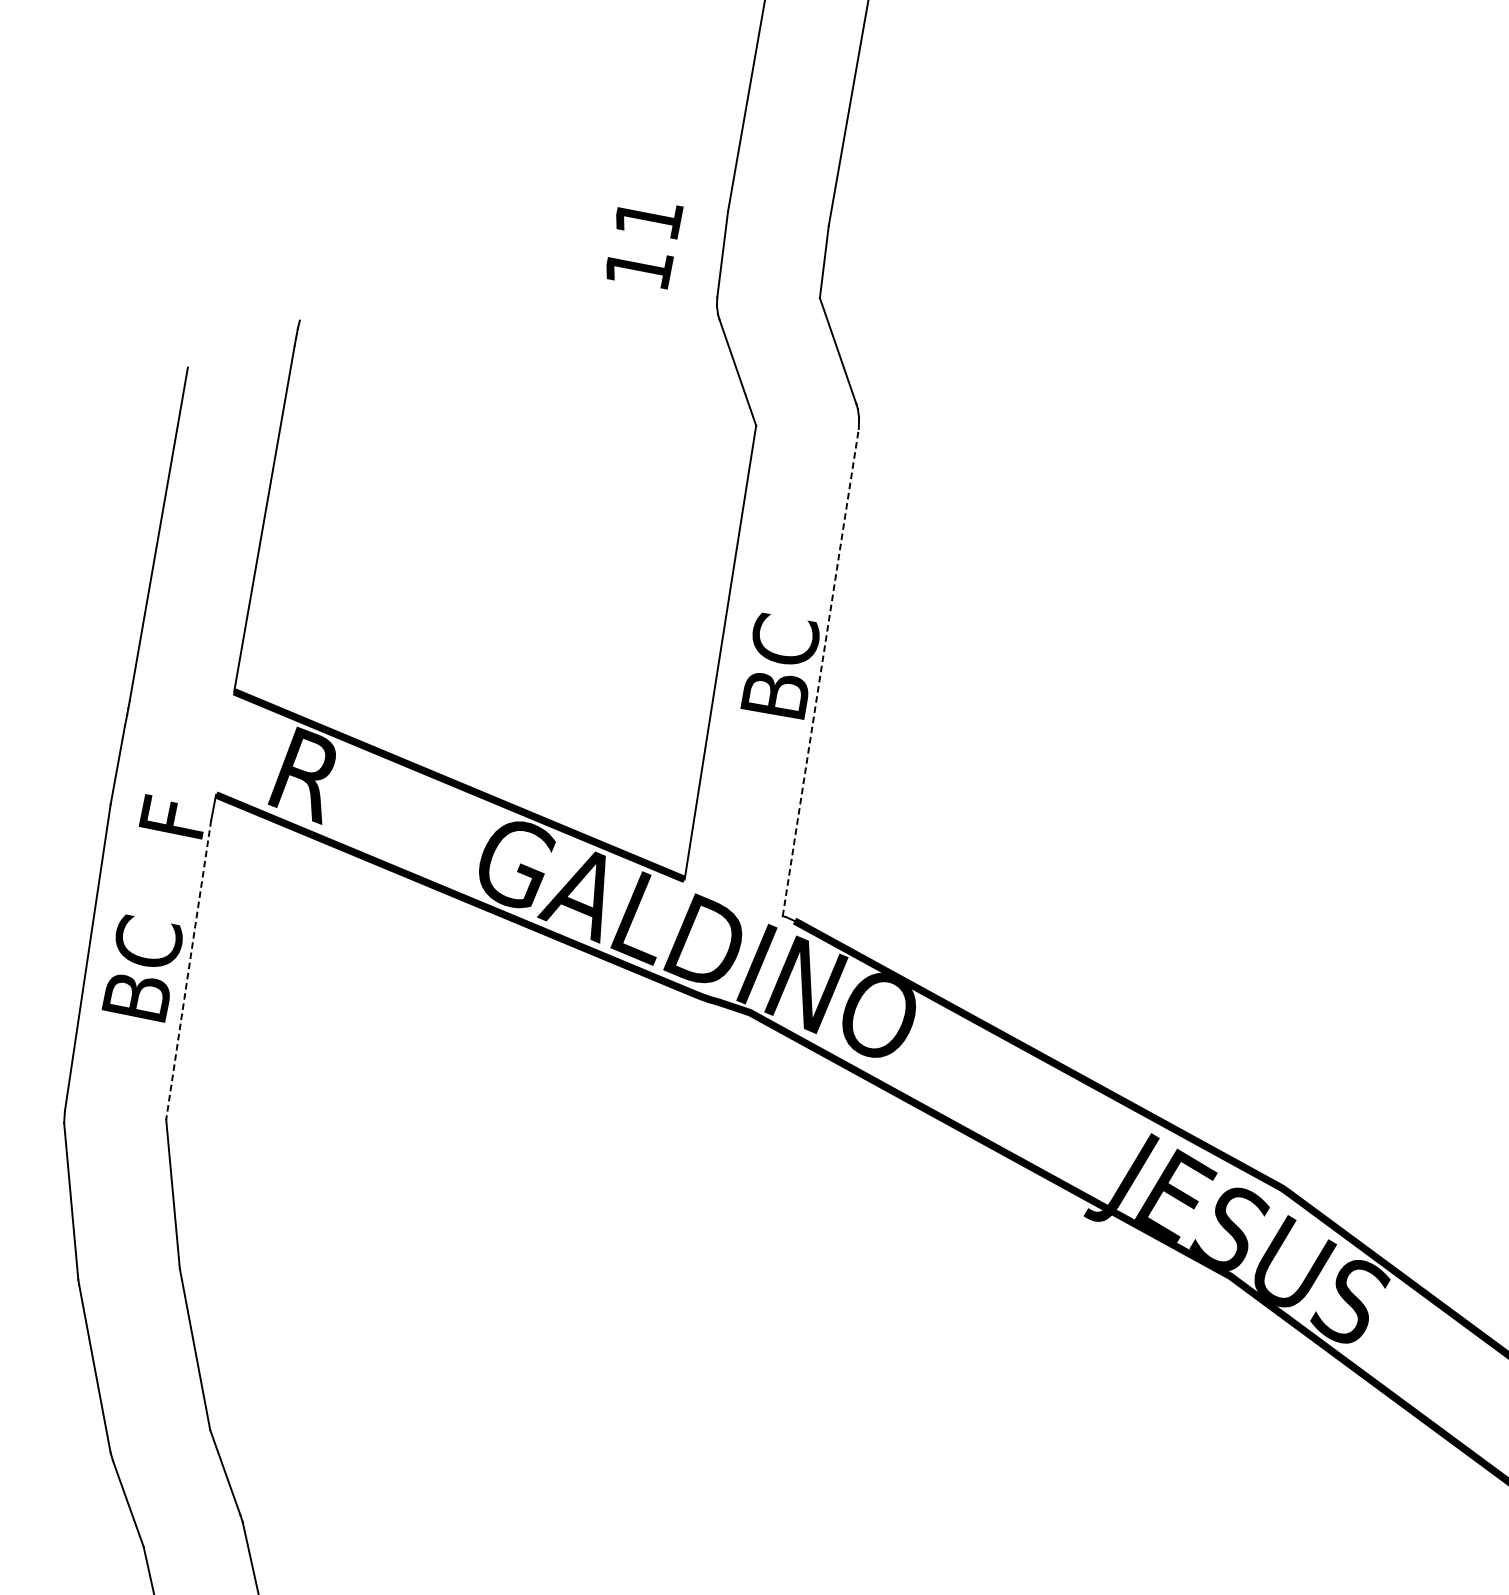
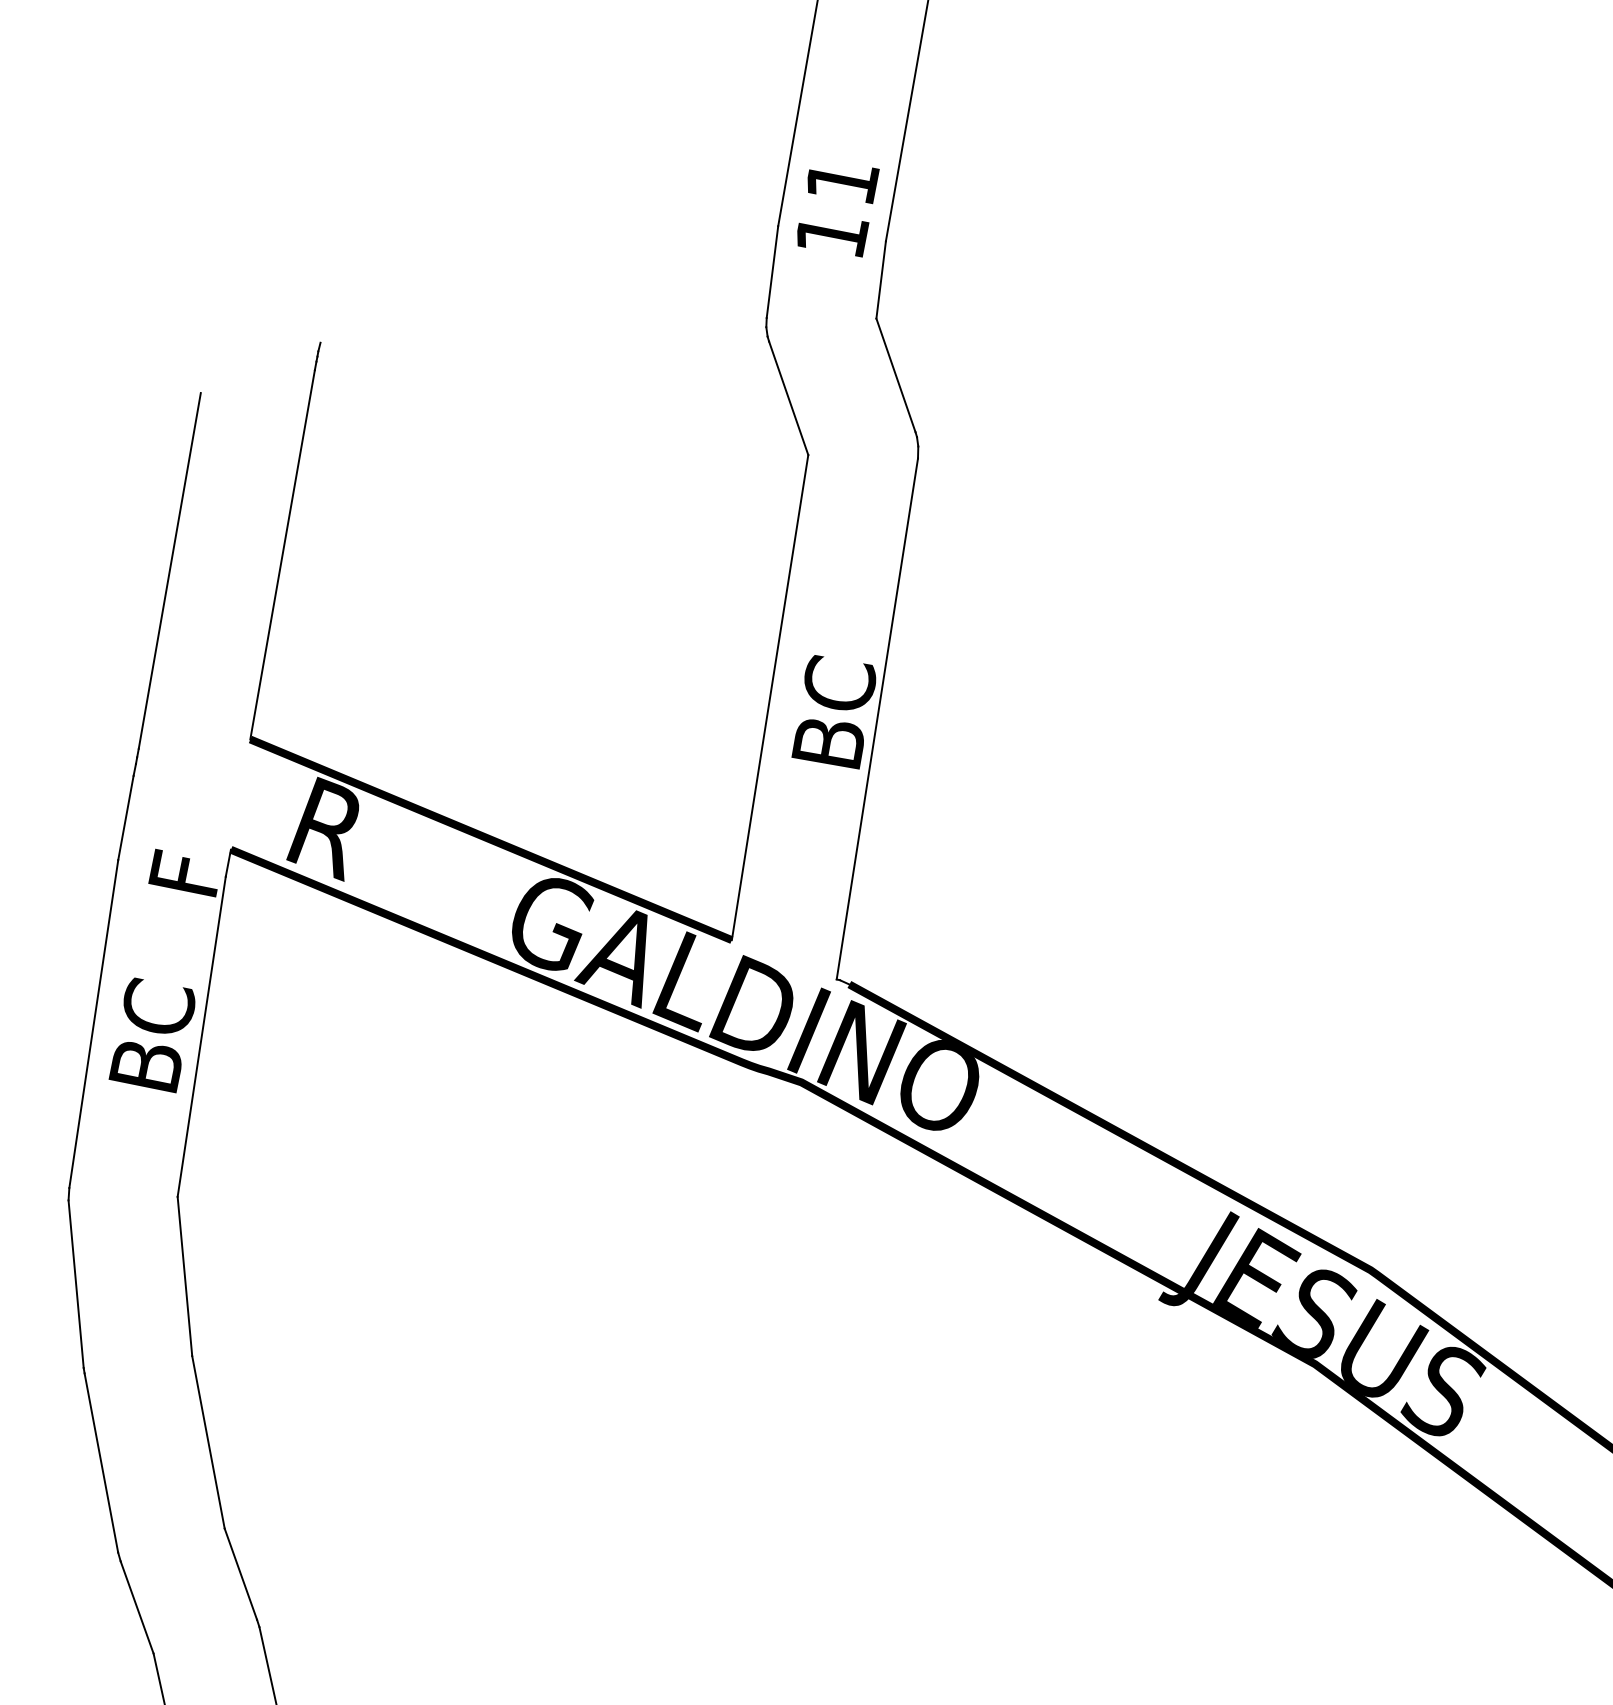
text: (645, 247) -> (838, 212), moved
line: (820, 673) -> (877, 719), dashed -> solid
line: (188, 969) -> (201, 1036), dashed -> solid

